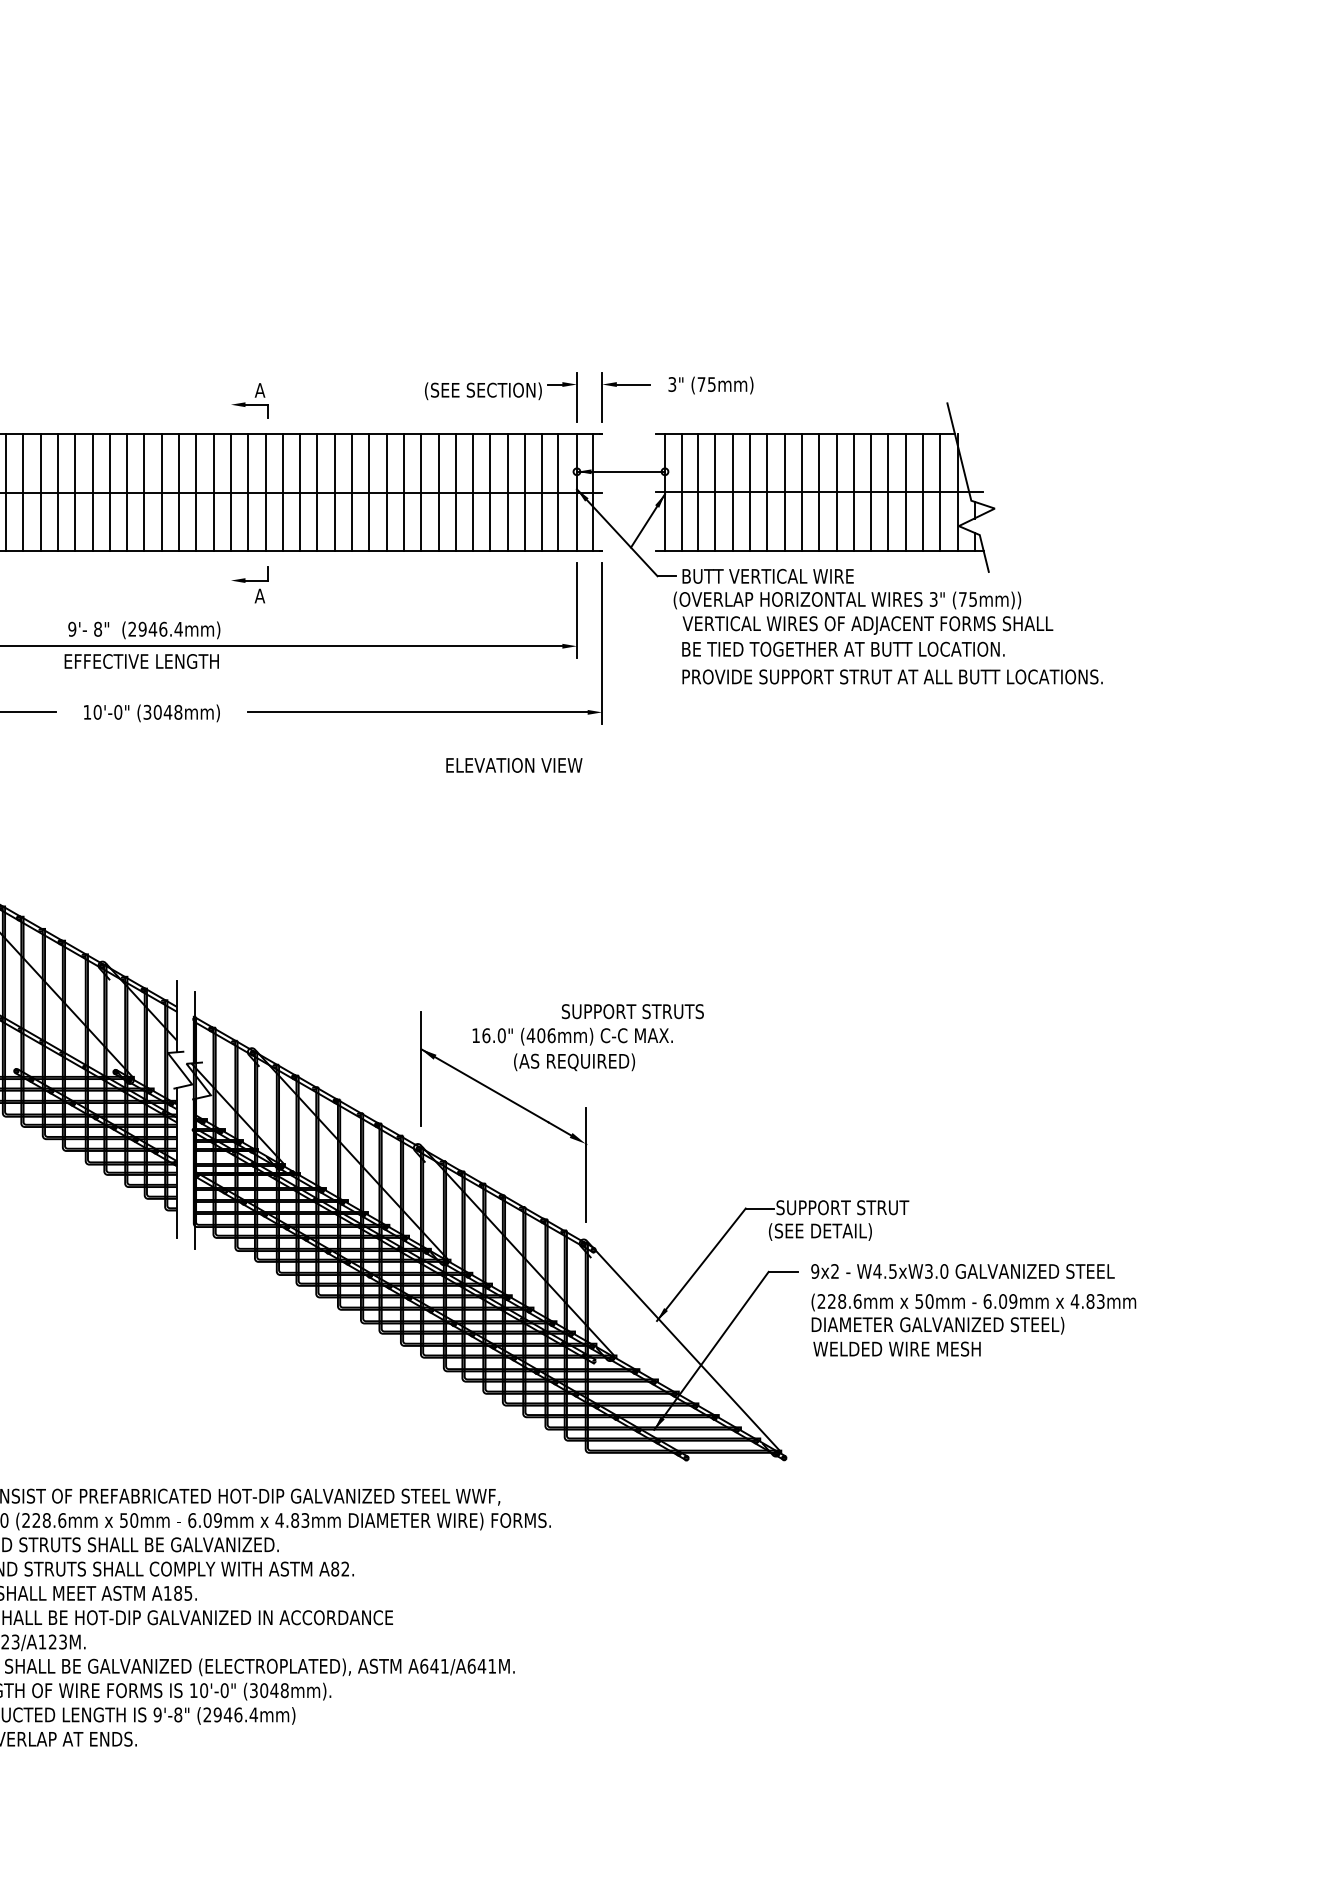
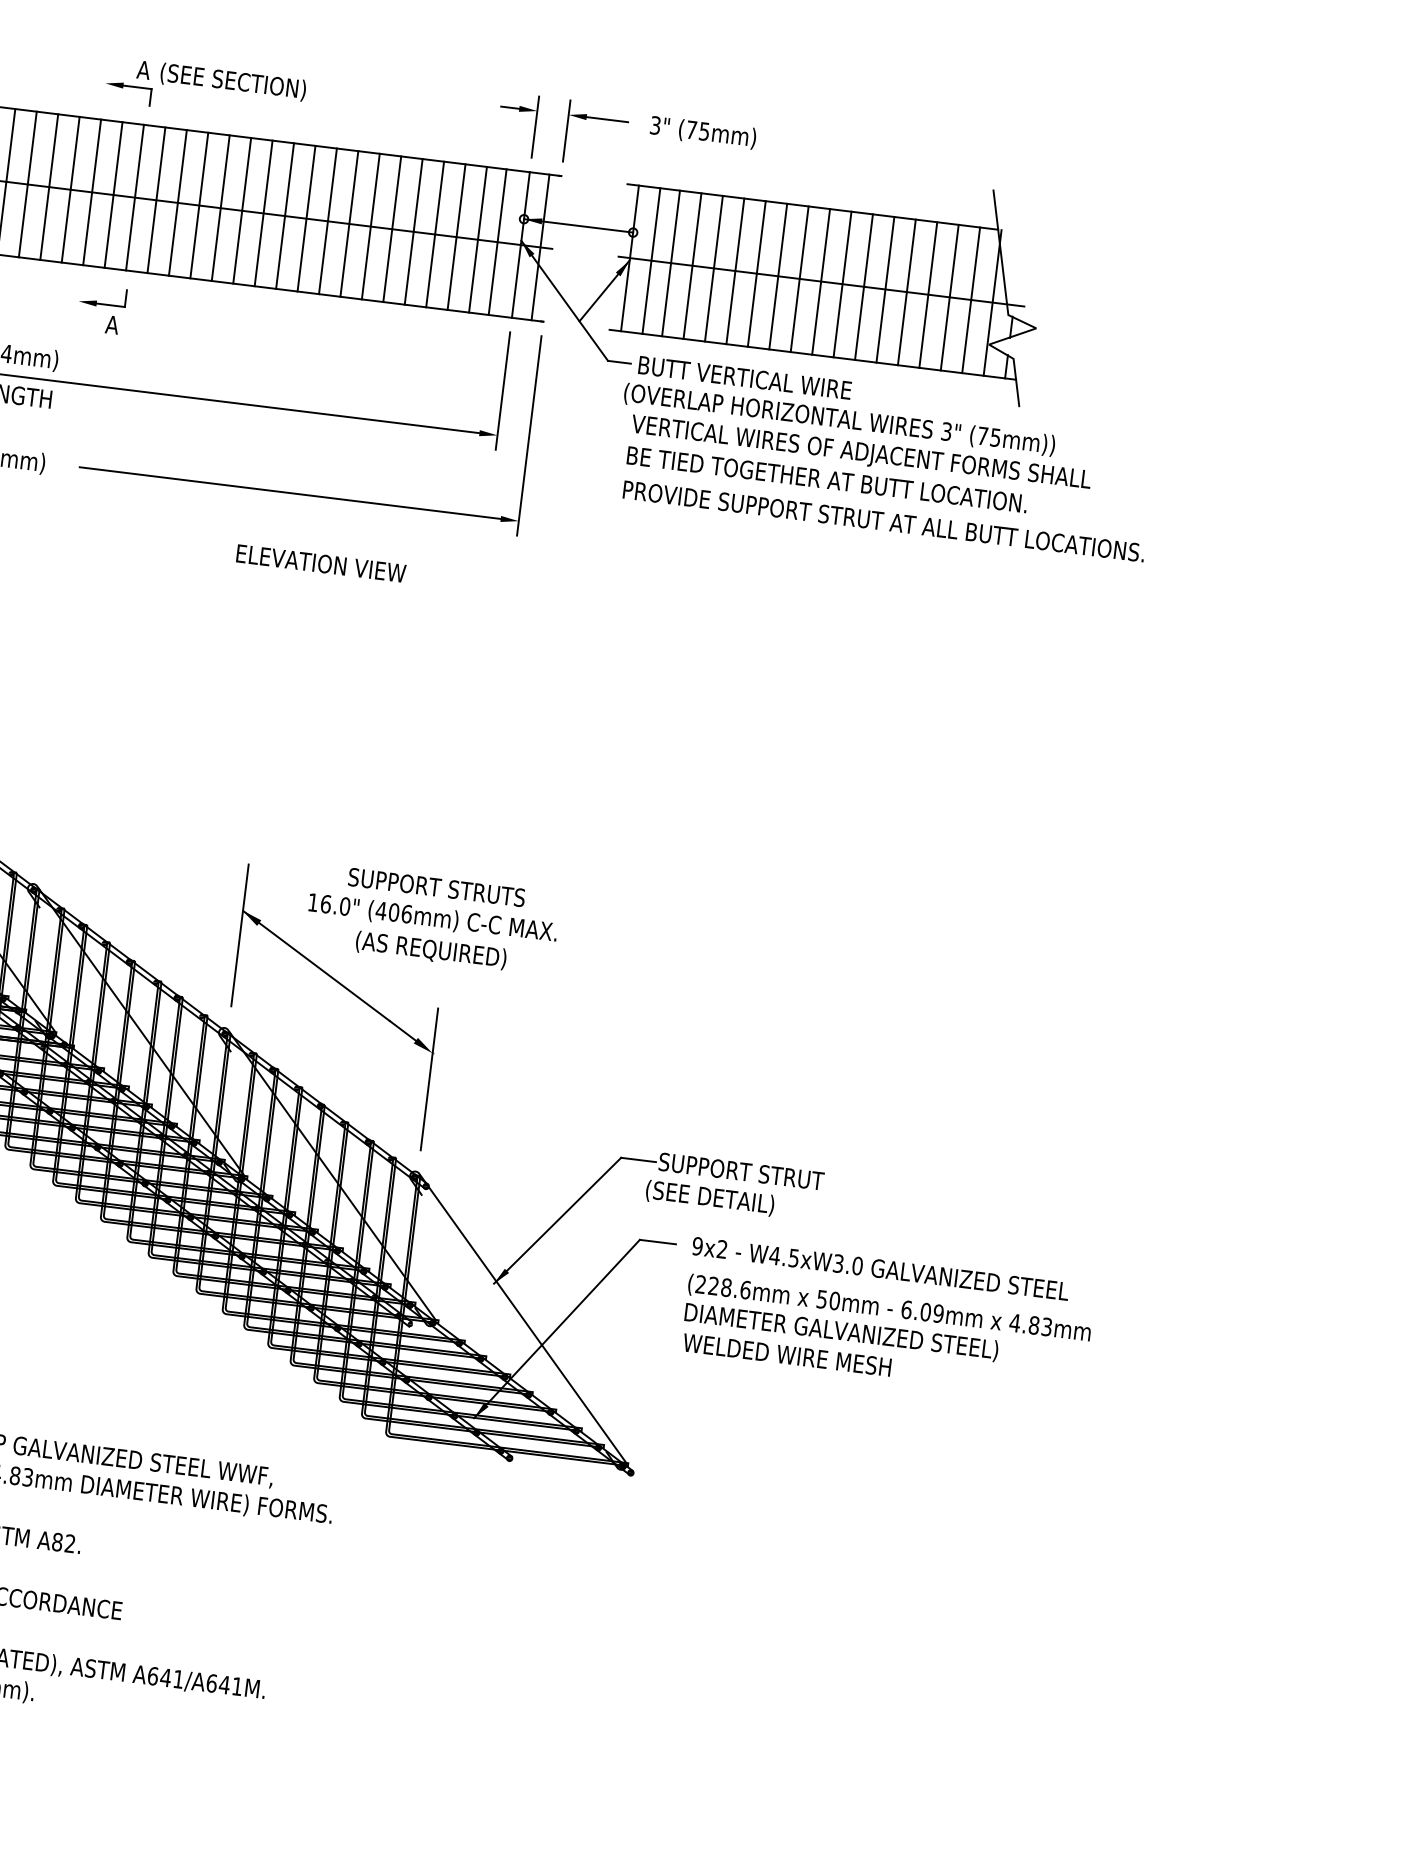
text: (483, 391) -> (233, 82), moved
text: (514, 765) -> (321, 563), moved
text: (632, 1011) -> (436, 887), moved

